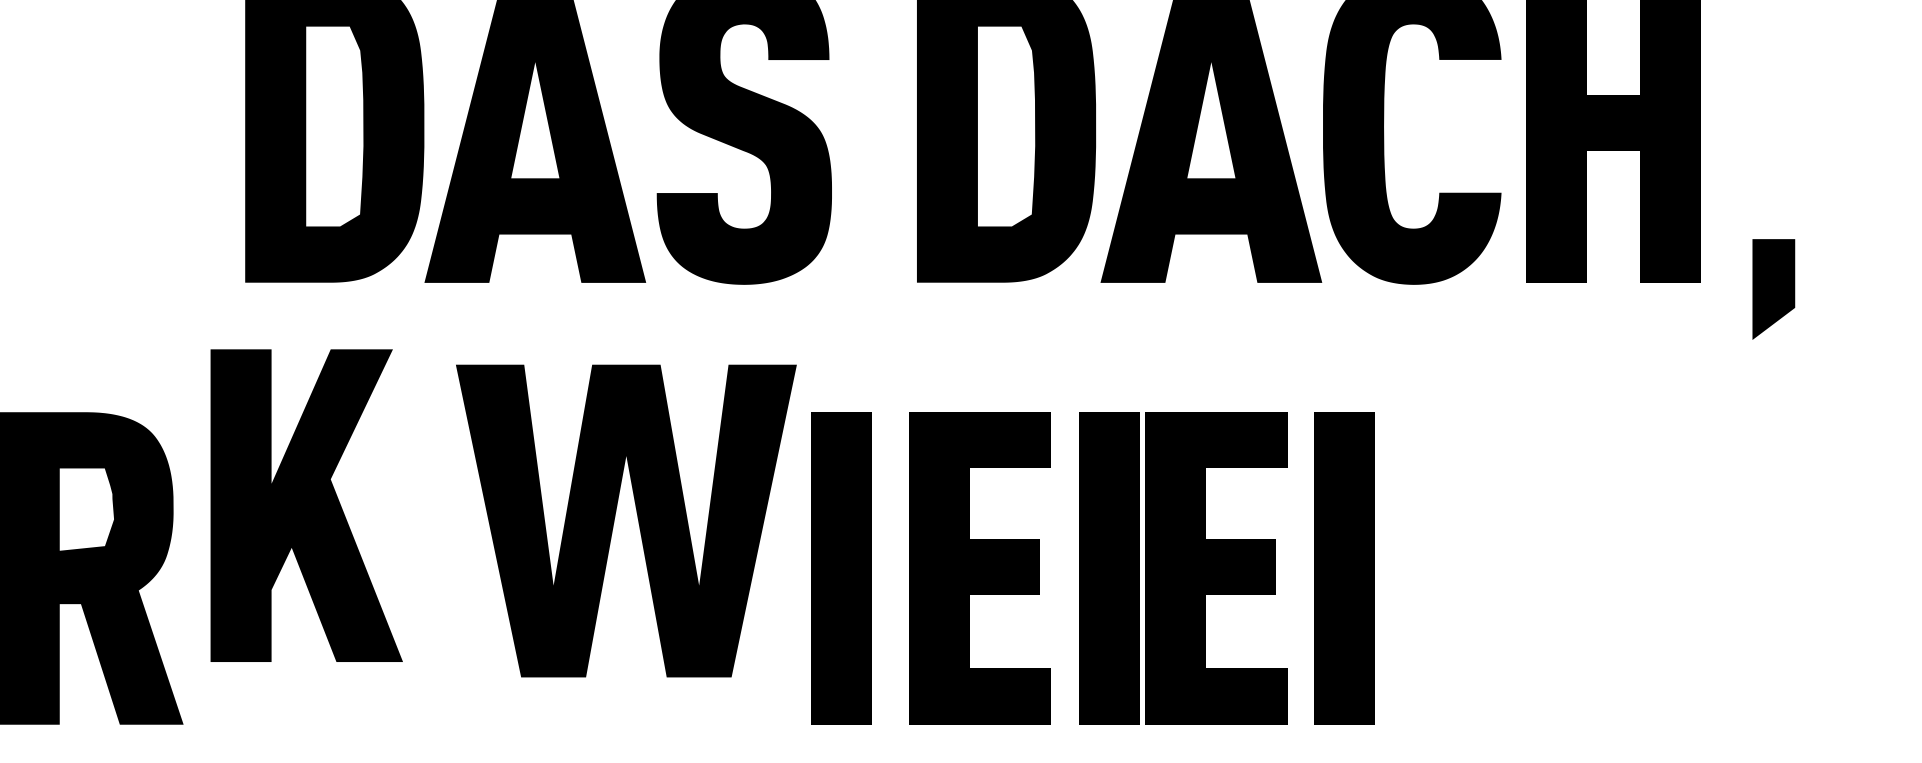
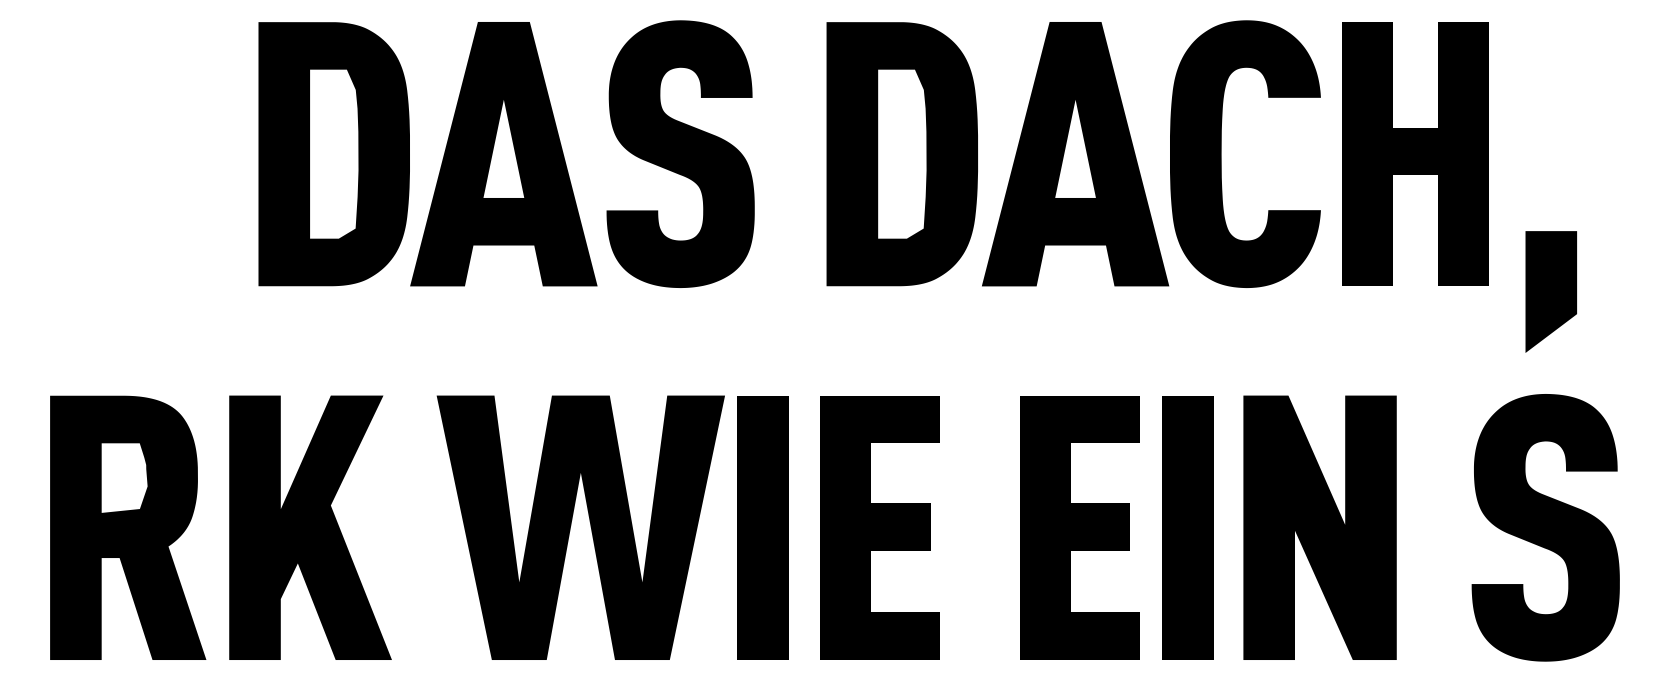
part: (1772, 288) -> (1550, 291), size x1.43
part: (306, 505) -> (310, 527), moved
part: (615, 518) -> (571, 525), moved
part: (1108, 568) -> (988, 527), removed
fill: (1499, 568) -> (1319, 527), added
fill: (1767, 568) -> (1545, 527), added

